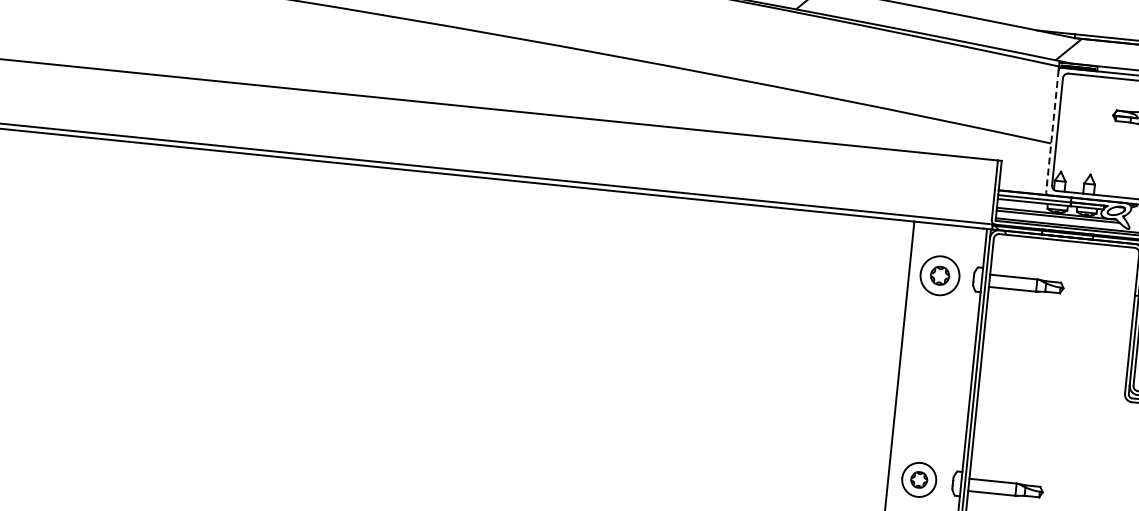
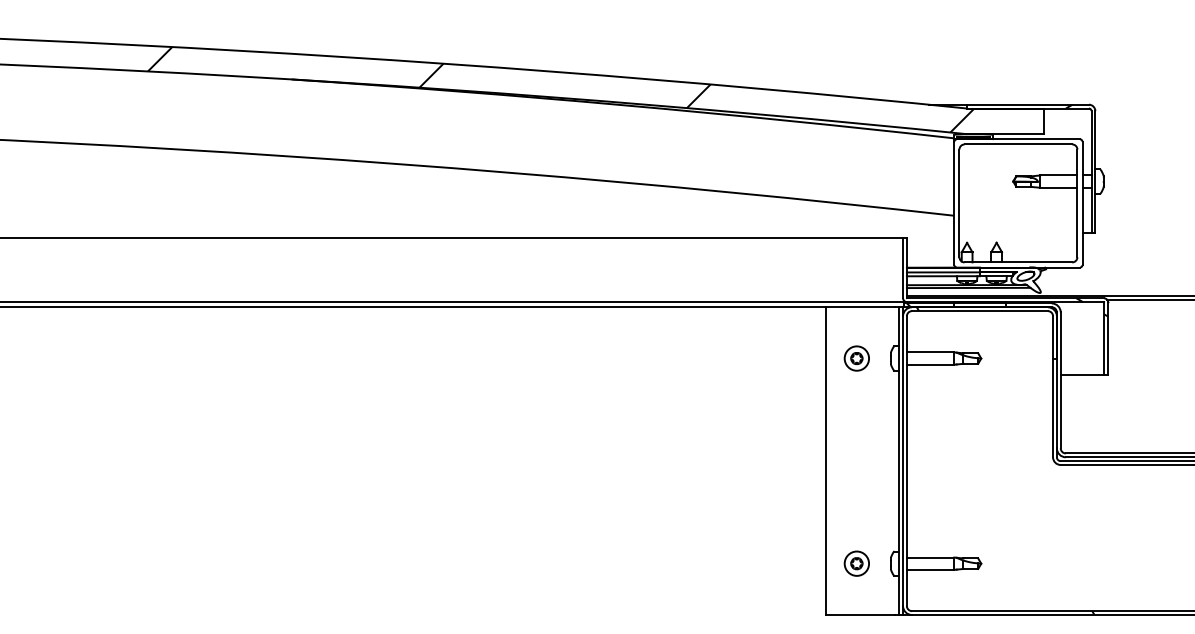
line: (1052, 131) -> (954, 203), dashed -> solid
part: (939, 275) -> (856, 358), size x0.62
part: (918, 479) -> (856, 563), size x0.71

